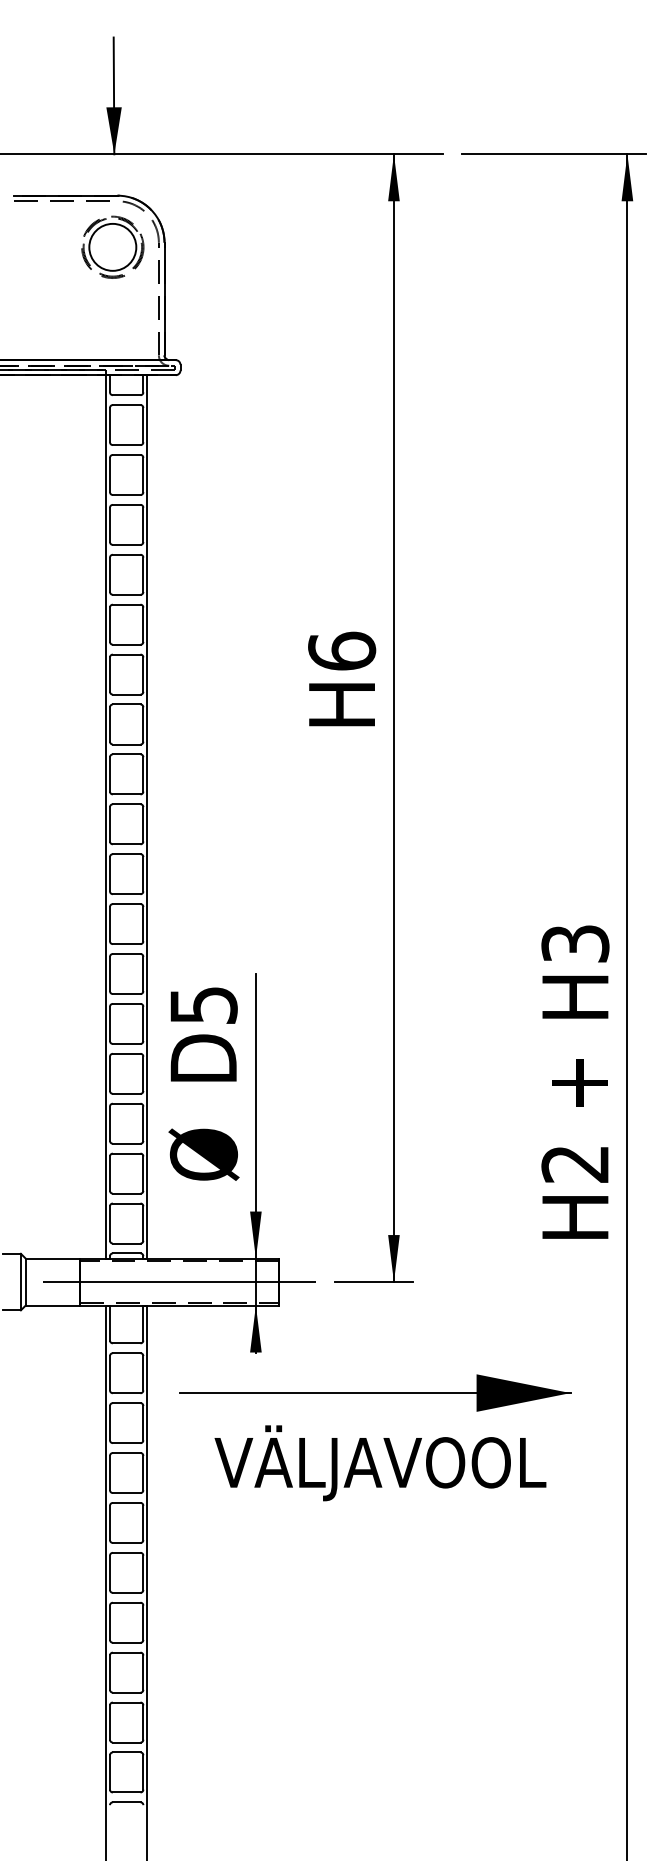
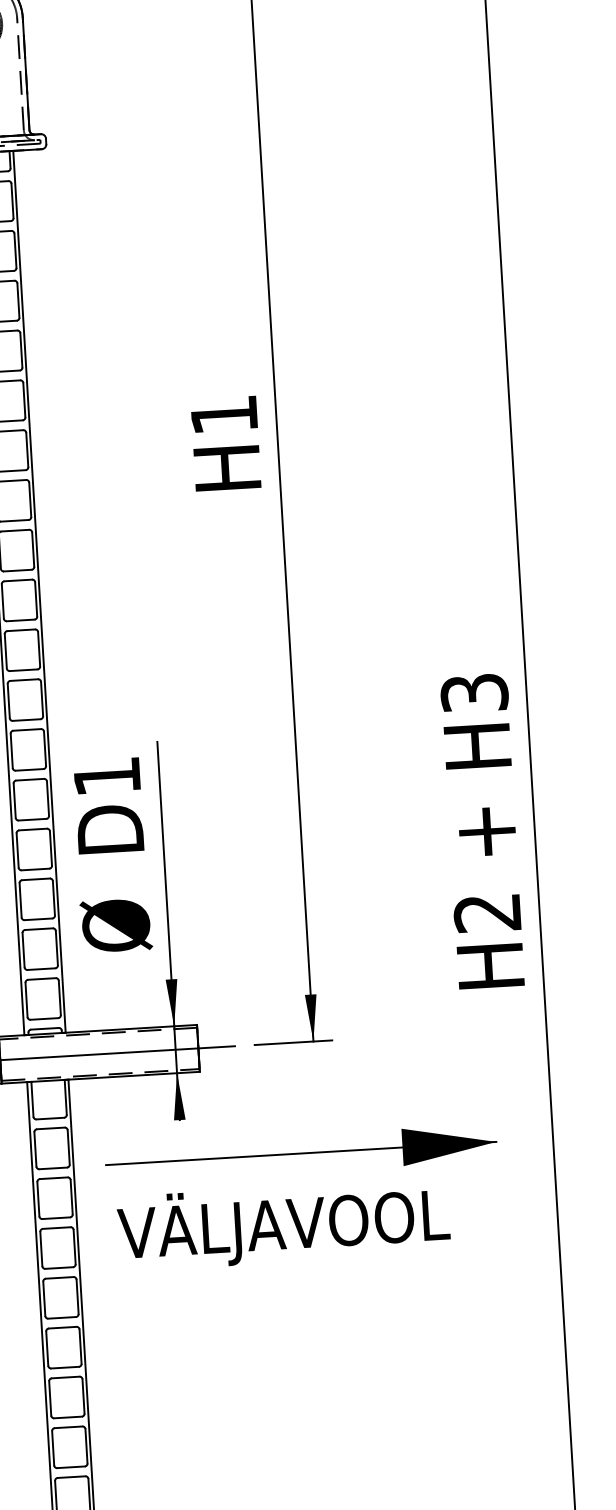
text: (342, 650) -> (224, 414), H6 -> H1
text: (203, 1005) -> (106, 776), D5 -> D1
text: (380, 1463) -> (283, 1225), moved

